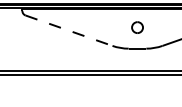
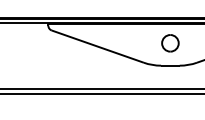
part: (137, 27) -> (170, 43), size x1.43
line: (68, 30) -> (97, 46), dashed -> solid

